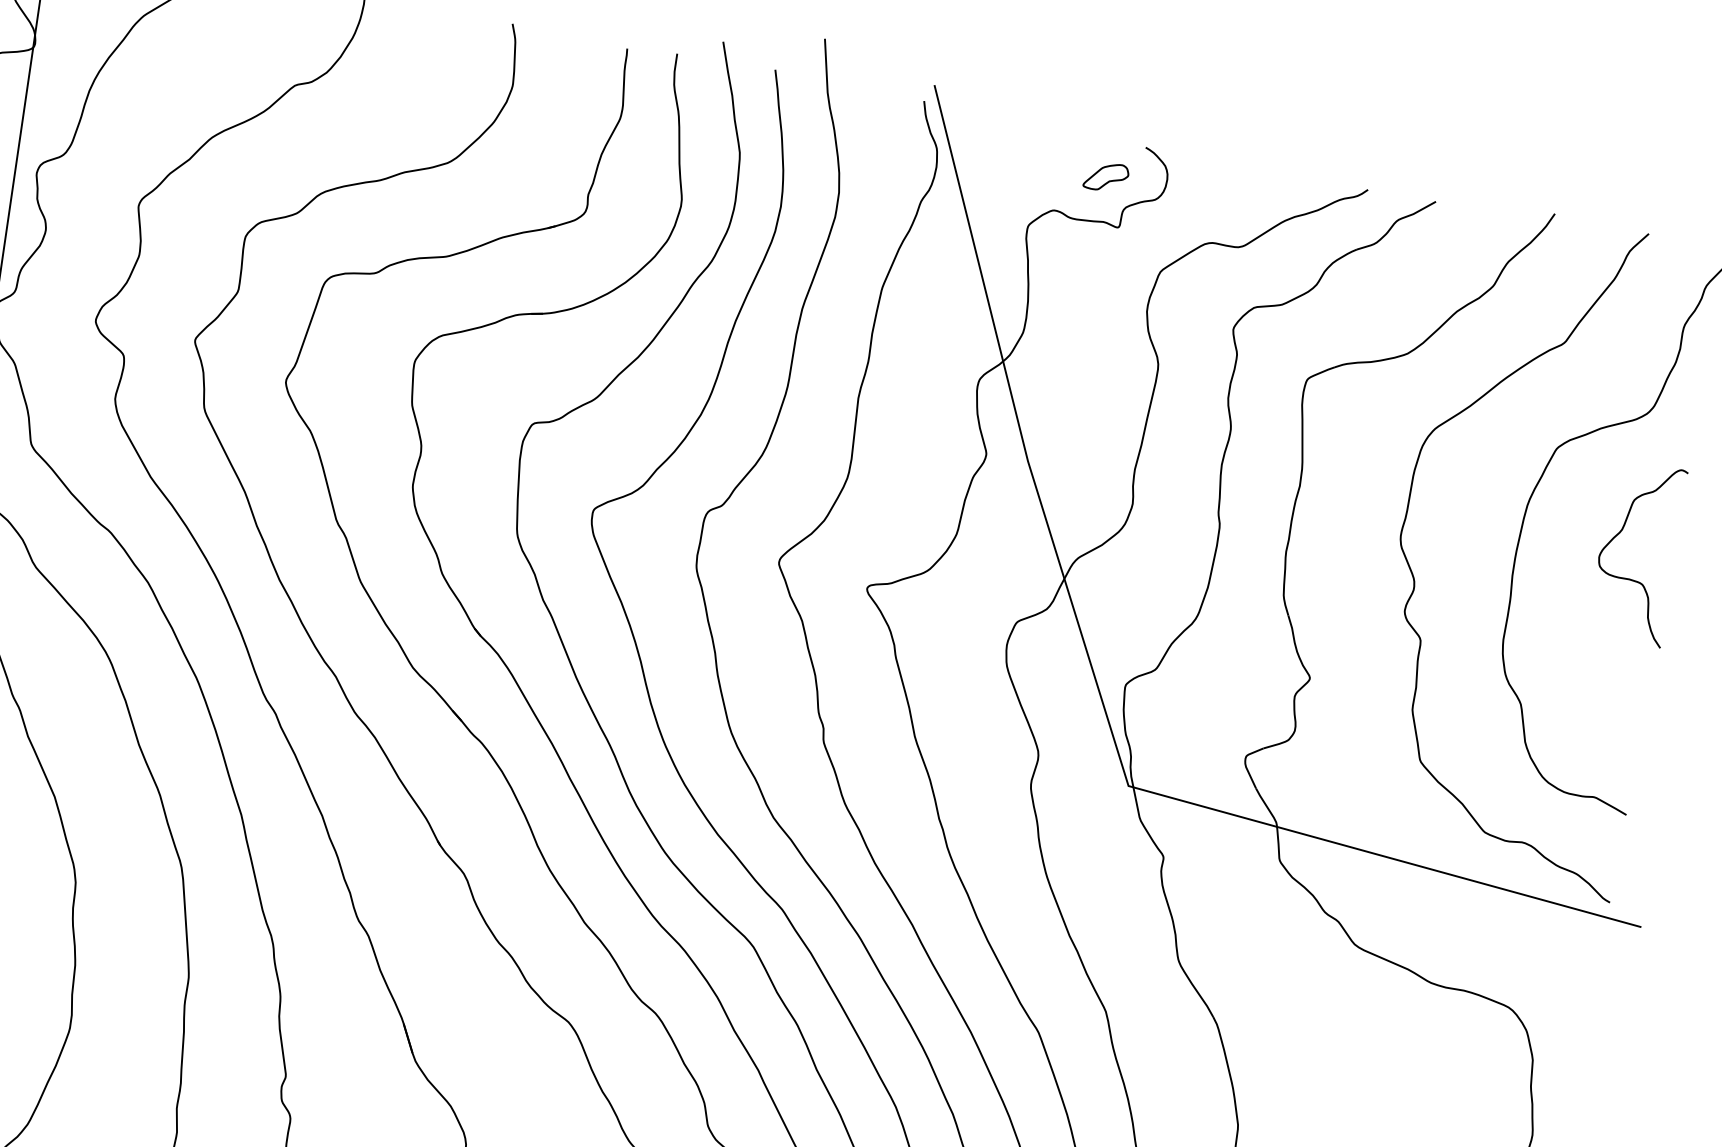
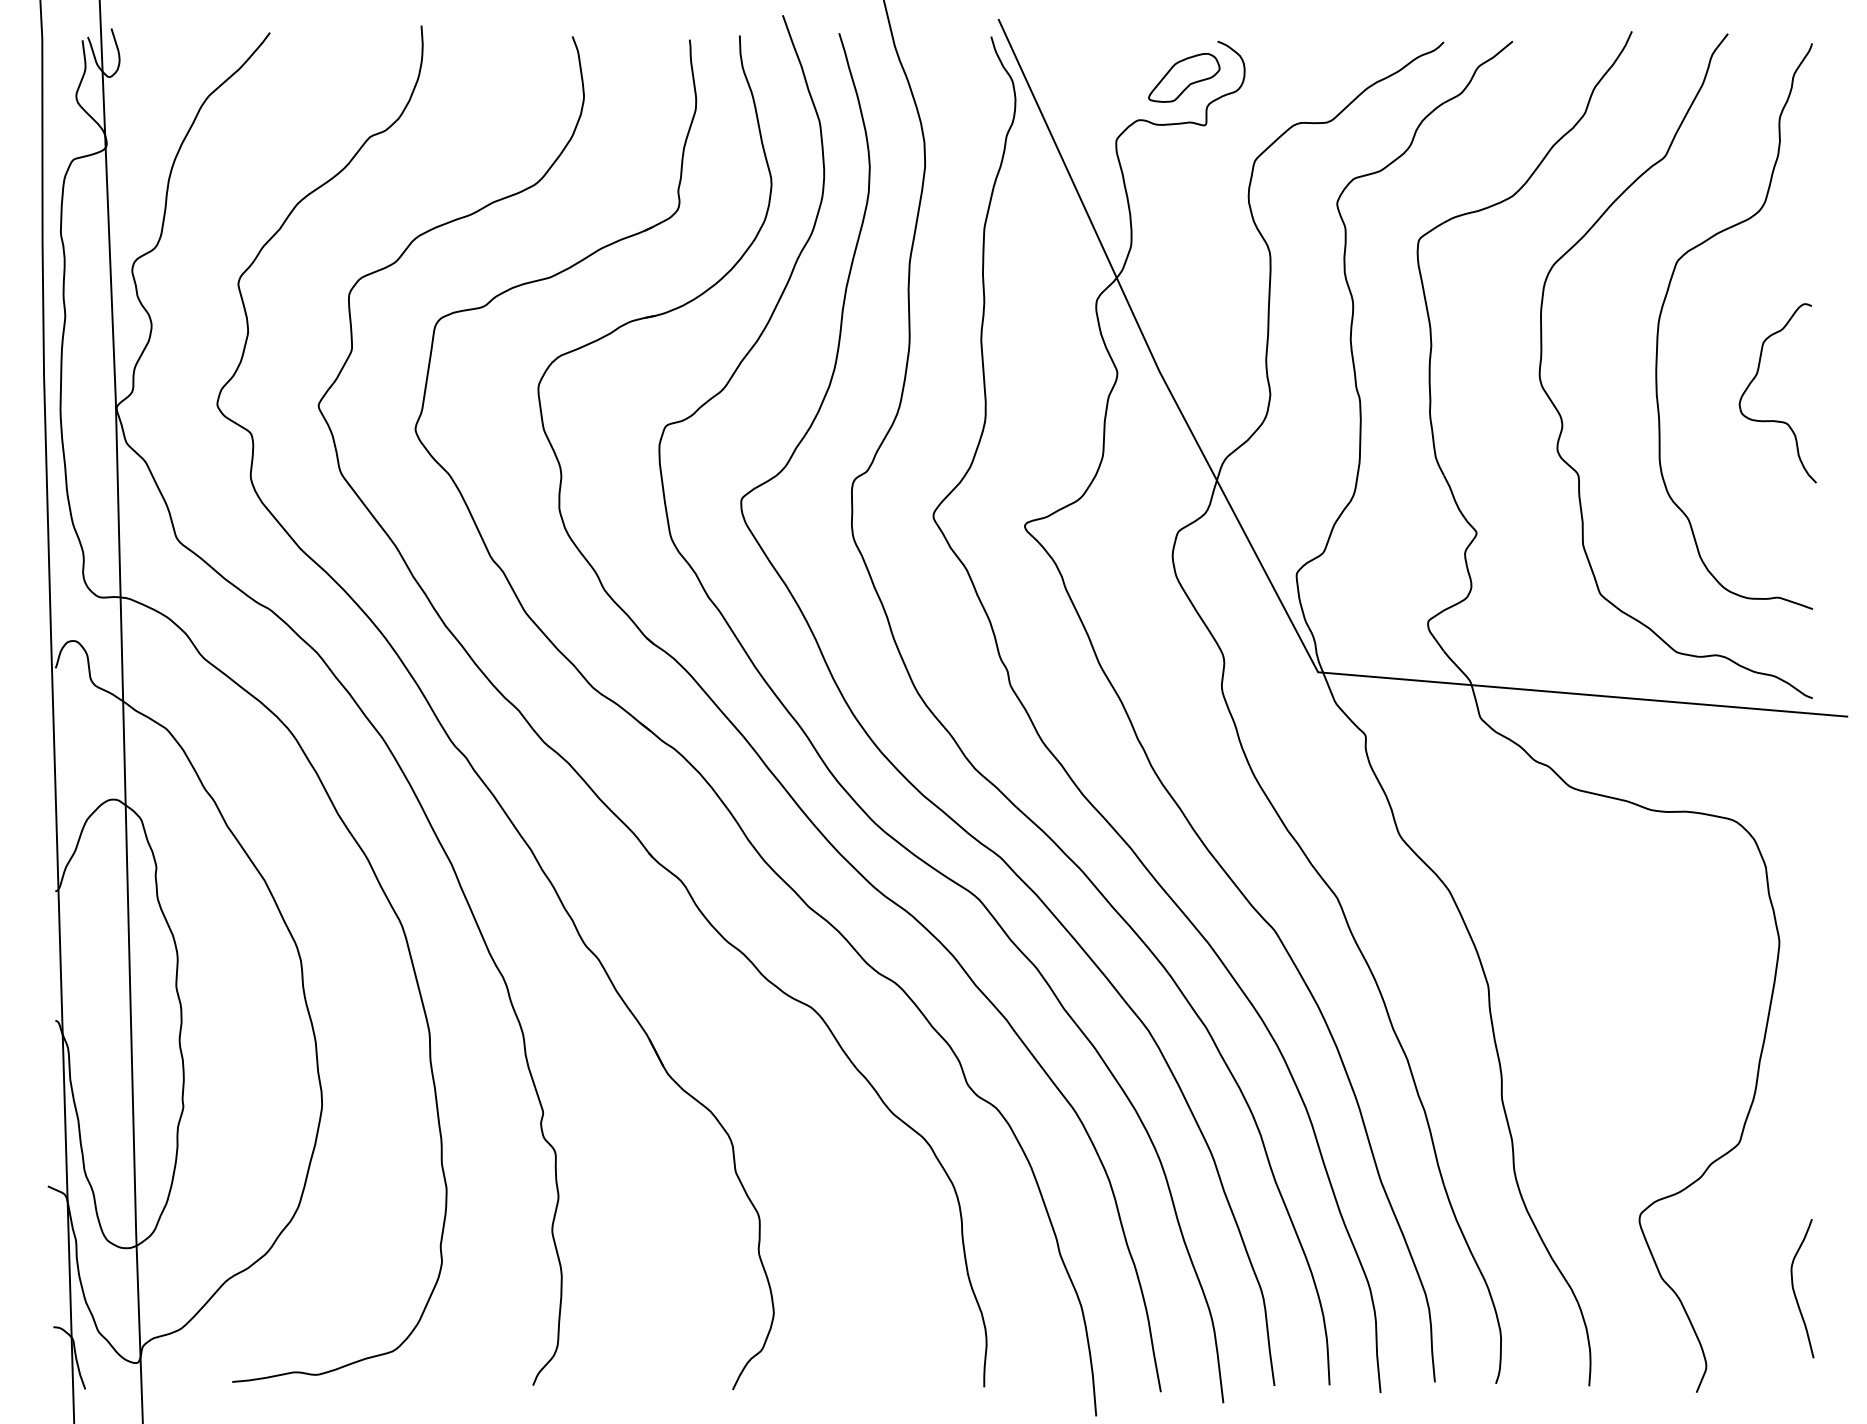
part: (1106, 176) -> (1184, 77), size x1.67
curve: (1619, 534) -> (1755, 378), moved

